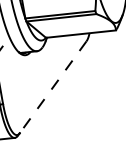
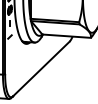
line: (52, 88) -> (40, 69), dashed -> solid

